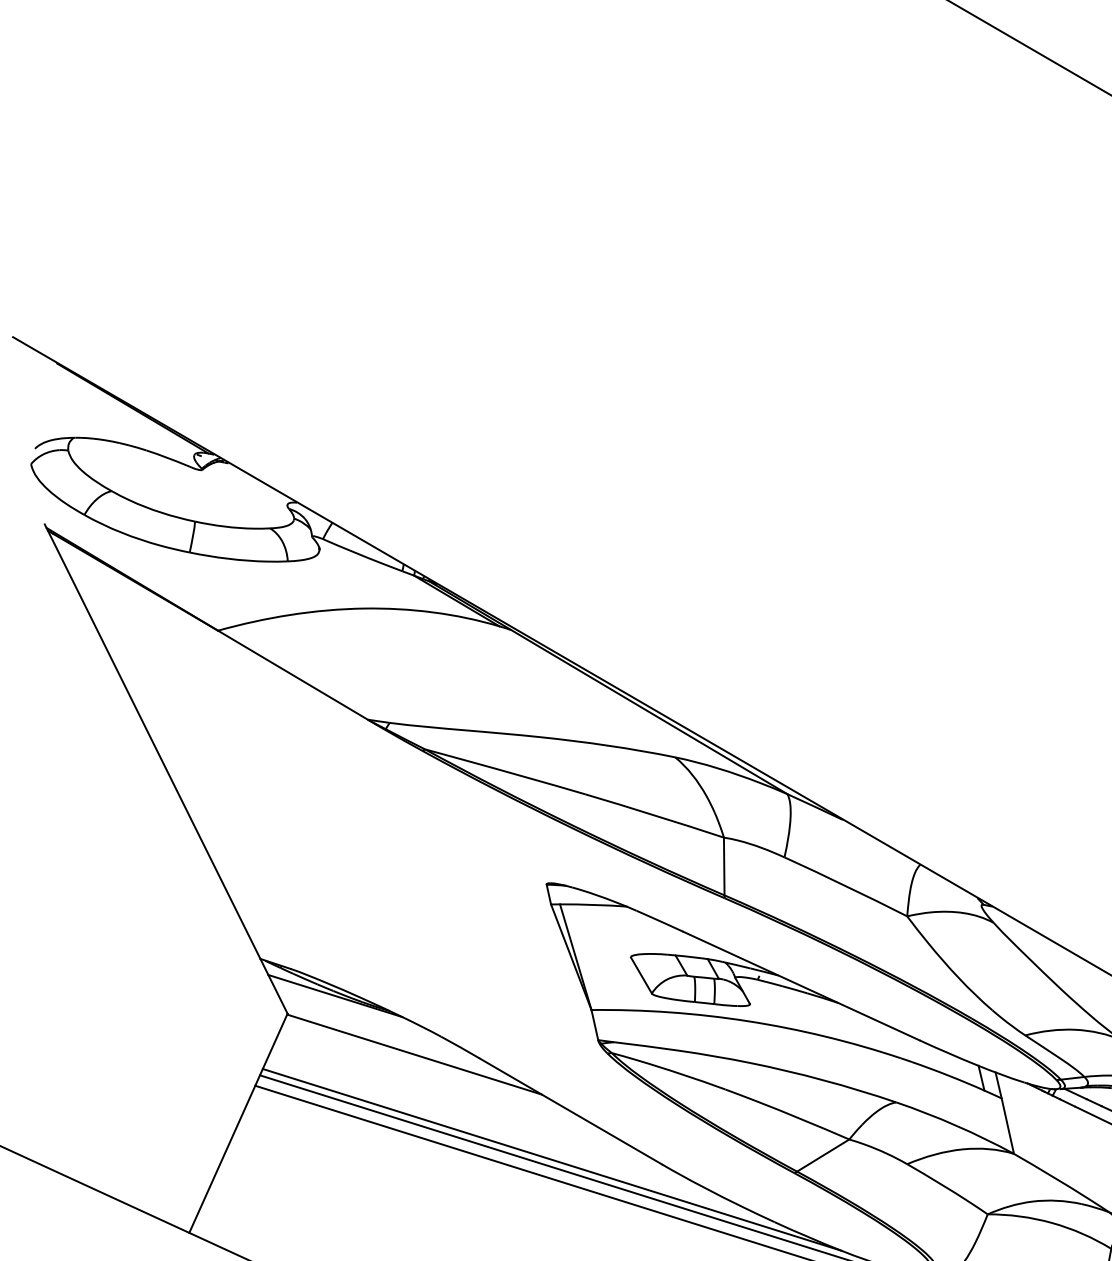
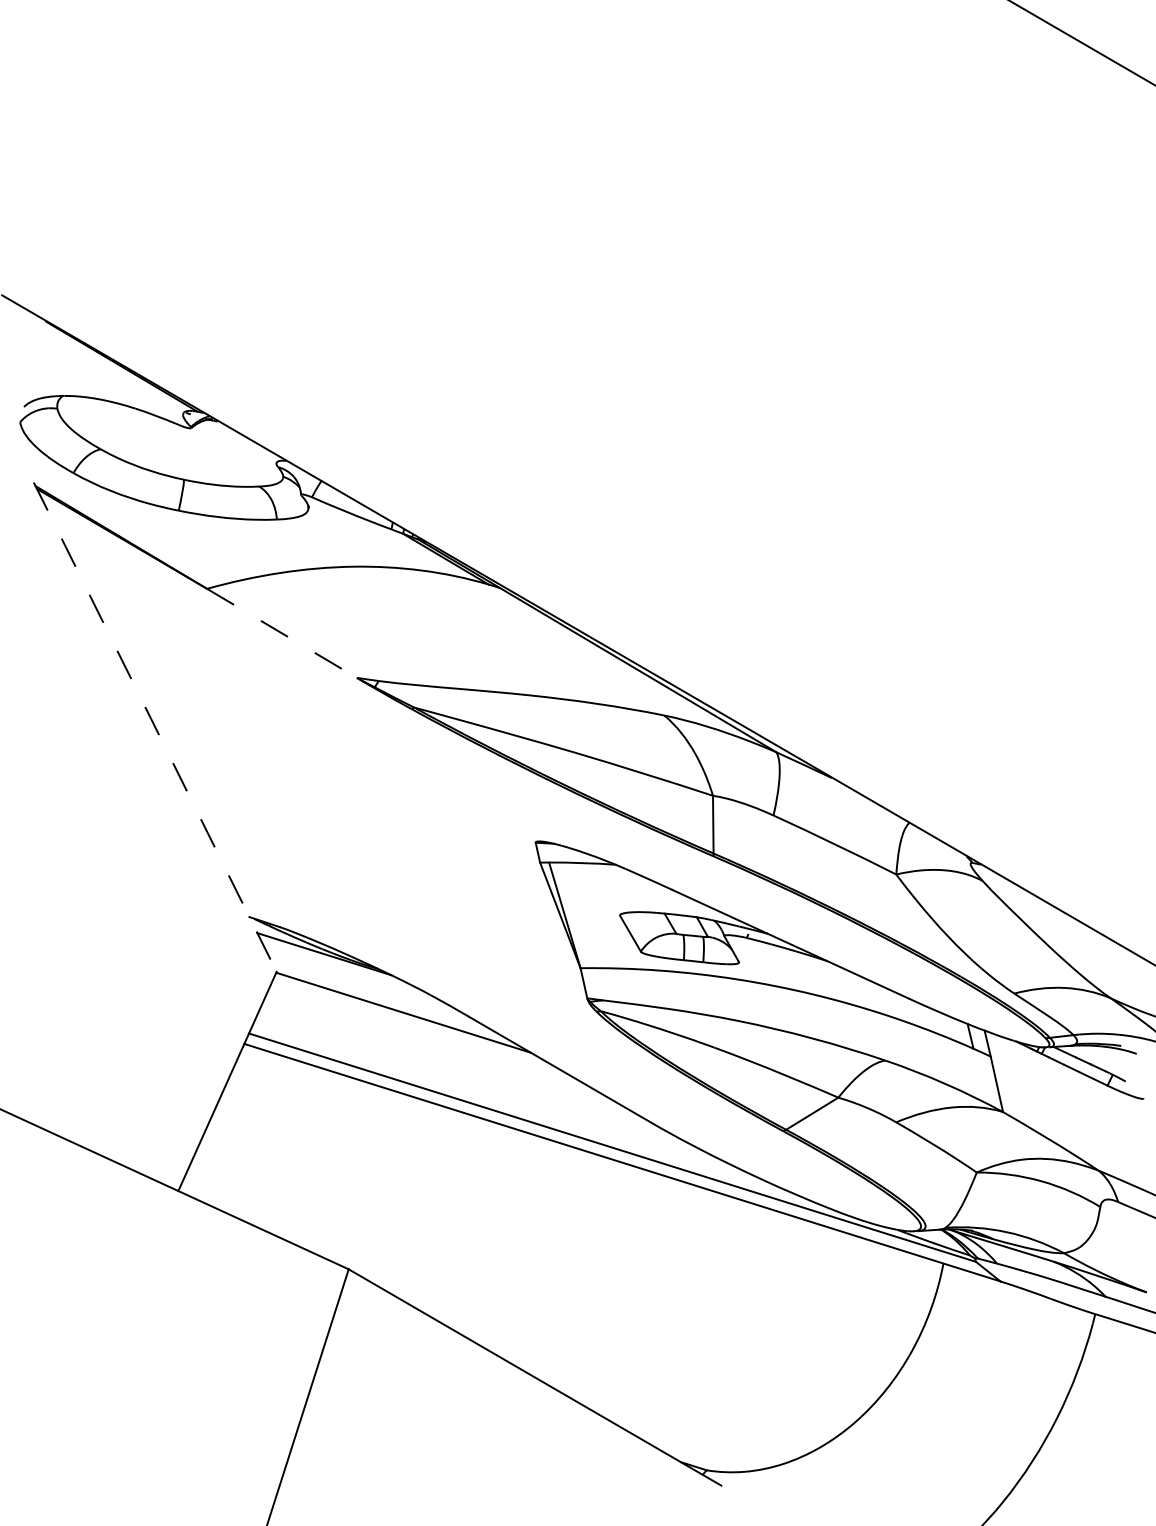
line: (293, 675) -> (282, 633), solid -> dashed
line: (166, 769) -> (155, 727), solid -> dashed
line: (551, 1159) -> (540, 1117), removed

